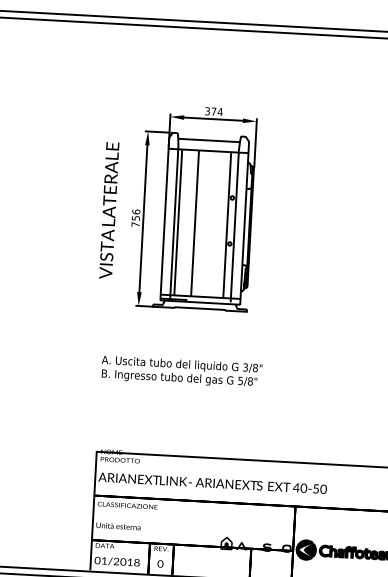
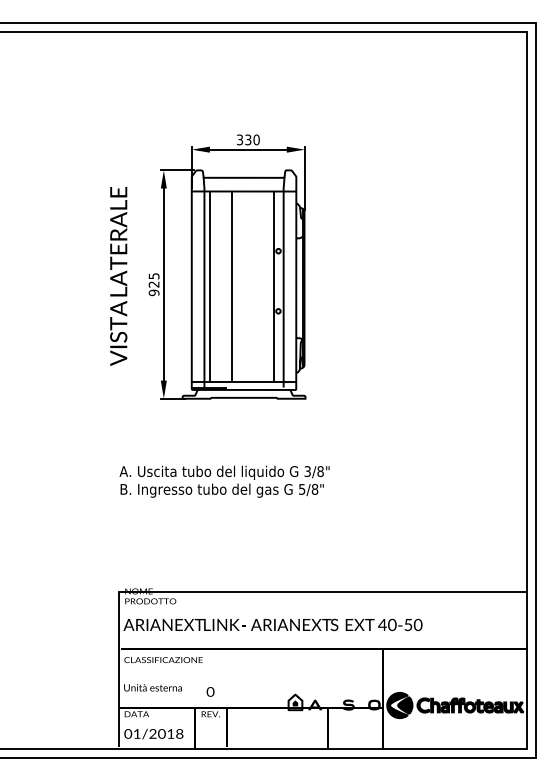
text: (217, 111) -> (252, 139), 374 -> 330
text: (135, 218) -> (153, 284), 756 -> 925
text: (160, 563) -> (210, 691), moved

